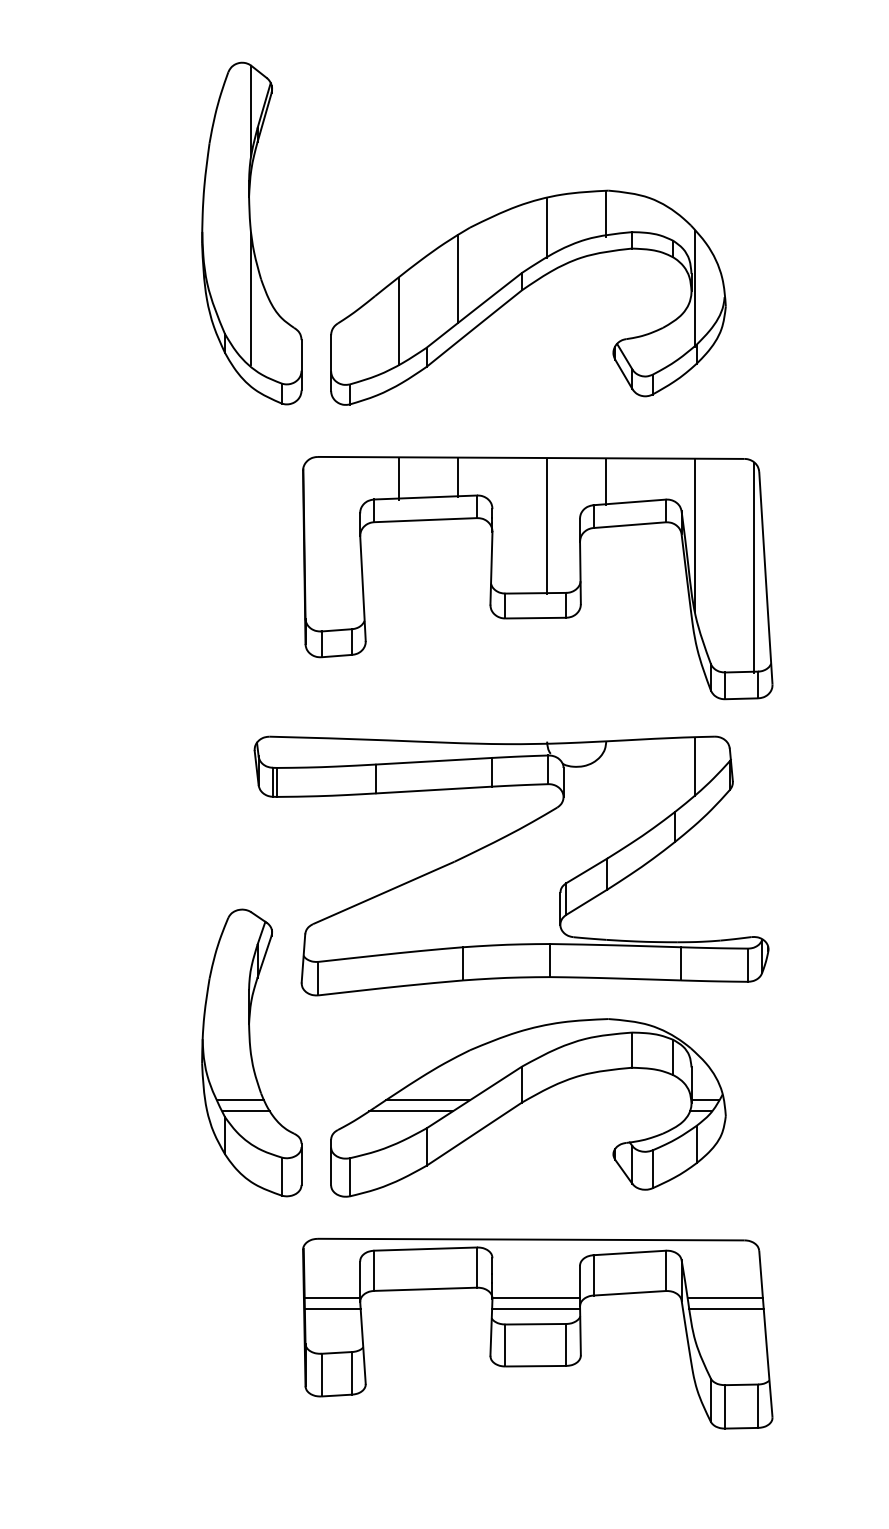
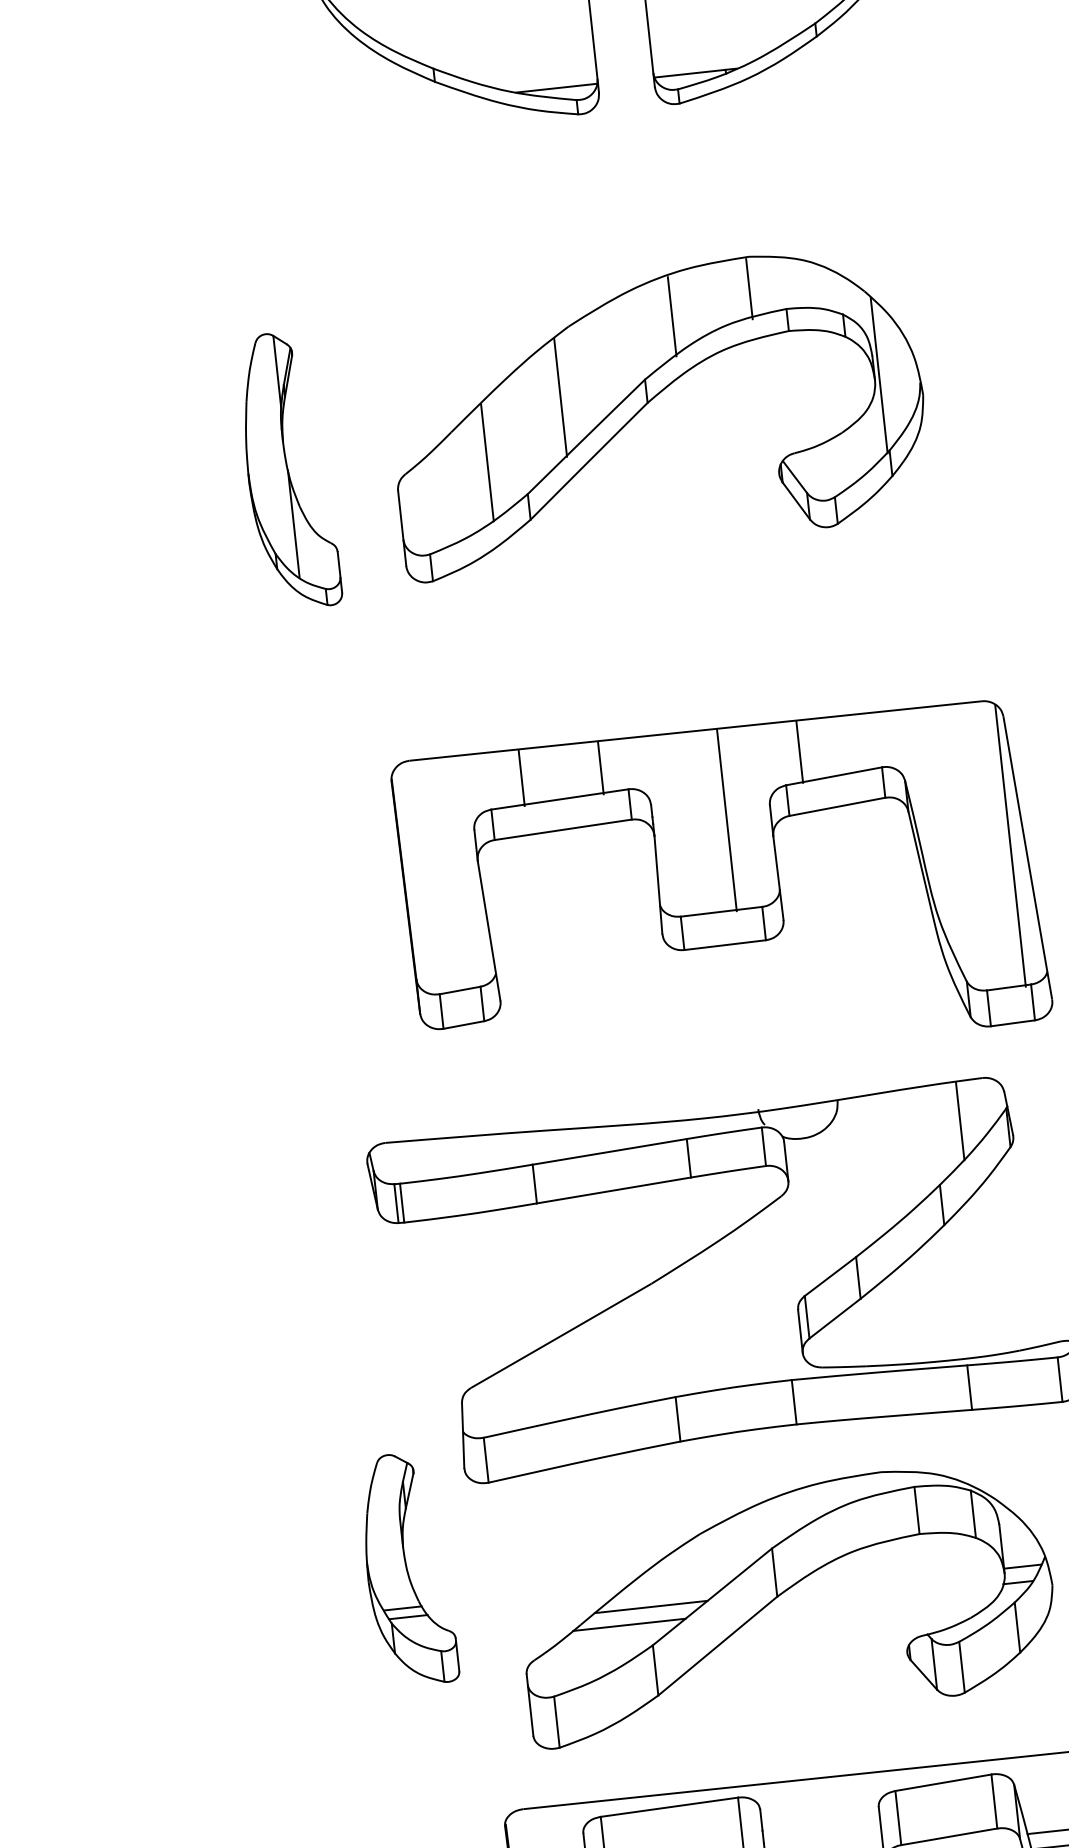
part: (251, 233) -> (287, 470), size x0.6
part: (522, 291) -> (648, 404), moved
line: (694, 535) -> (925, 811), removed
part: (251, 1052) -> (407, 1569), size x0.6

